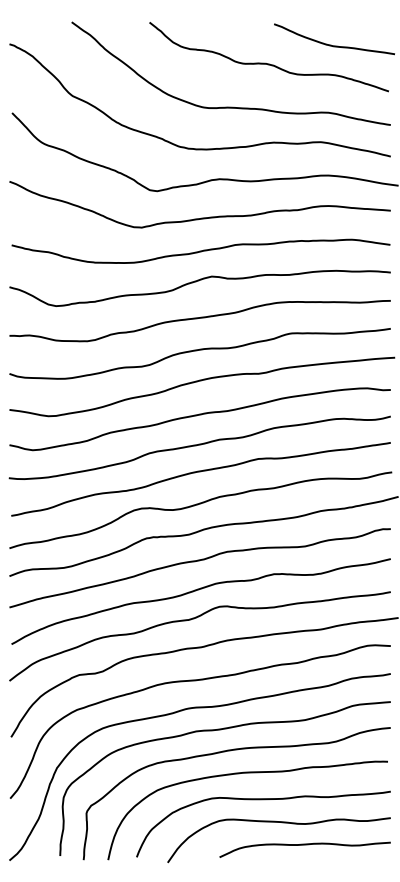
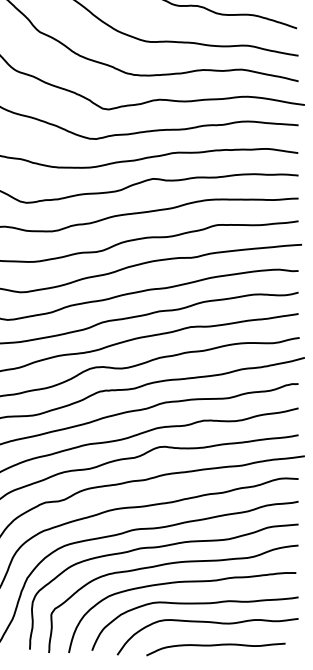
curve: (304, 845) -> (215, 645), moved

